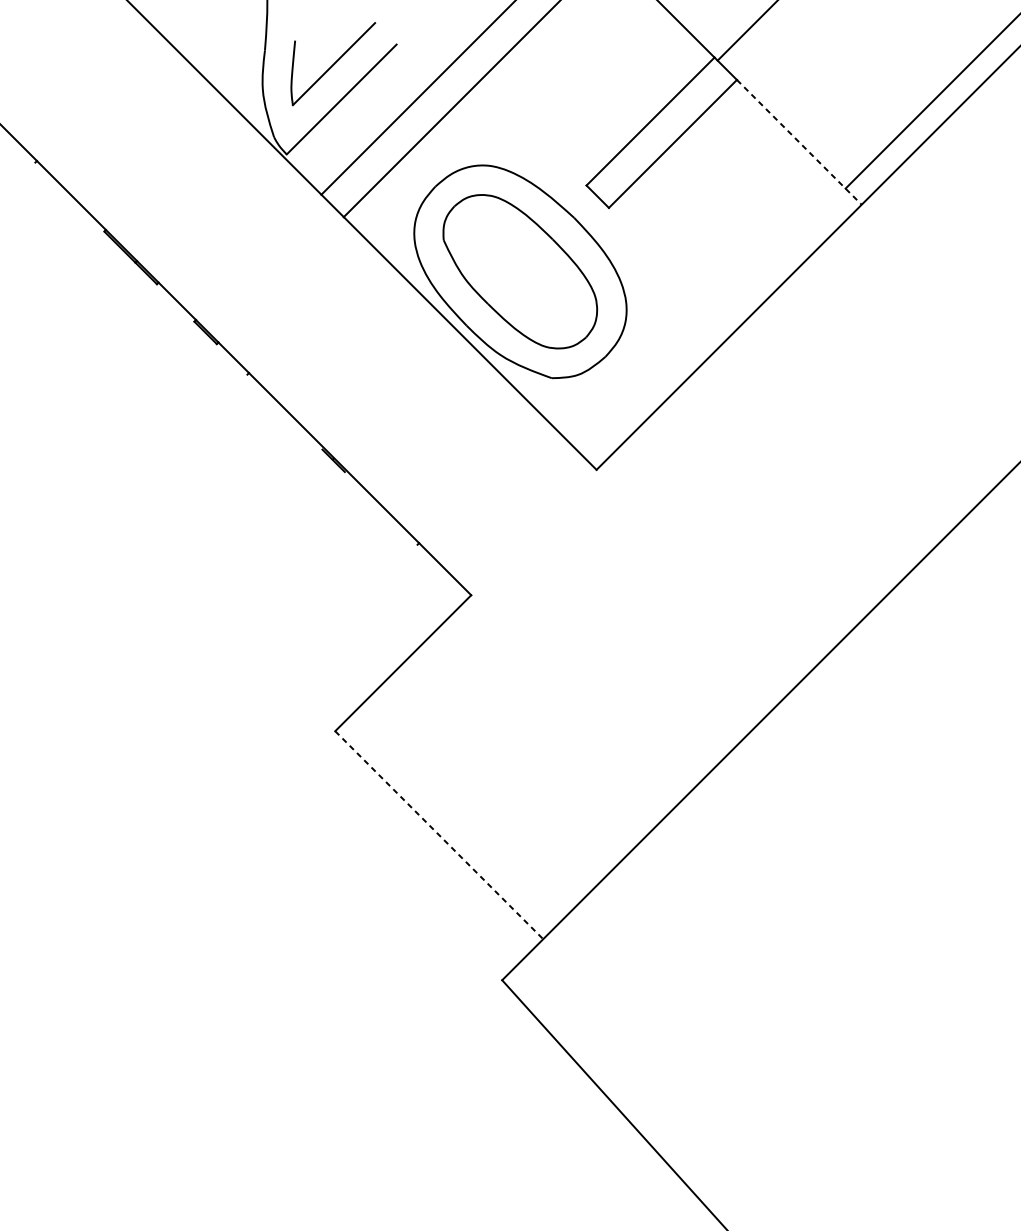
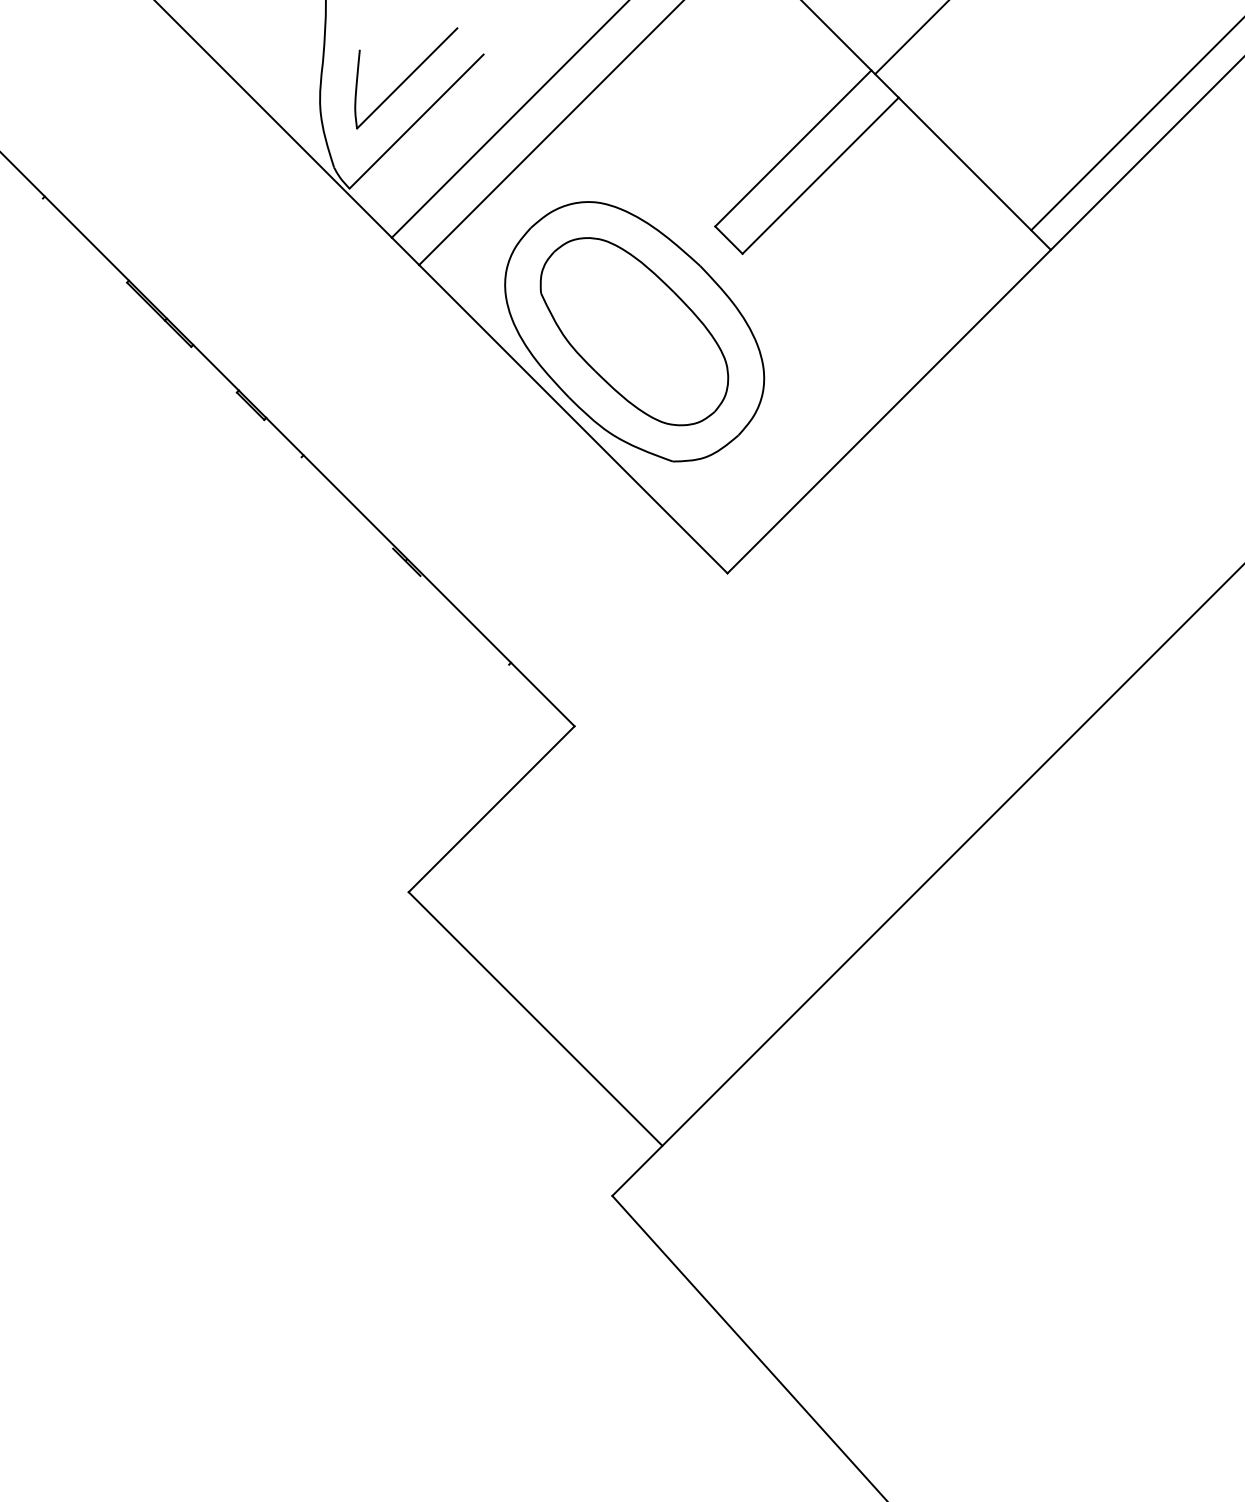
line: (799, 142) -> (974, 173), dashed -> solid
line: (439, 835) -> (535, 1019), dashed -> solid

